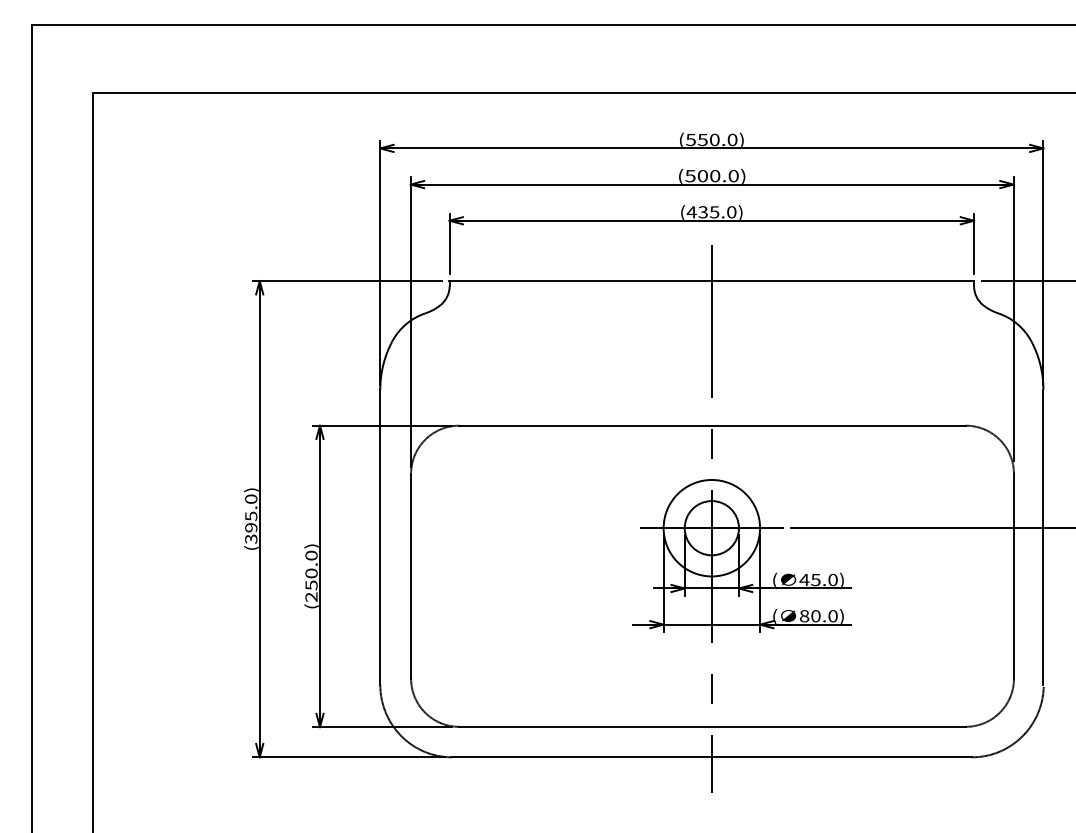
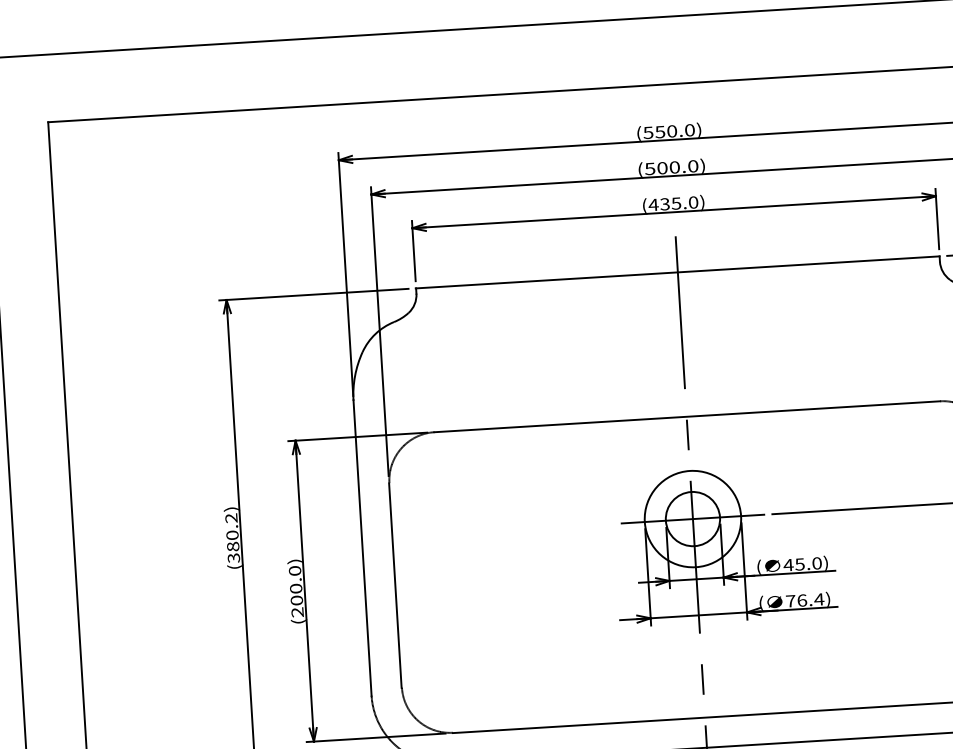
text: (251, 513) -> (232, 532), (395.0) -> (380.2)
text: (311, 585) -> (296, 600), (250.0) -> (200.0)
text: (818, 616) -> (804, 600), 80.0) -> 76.4)

